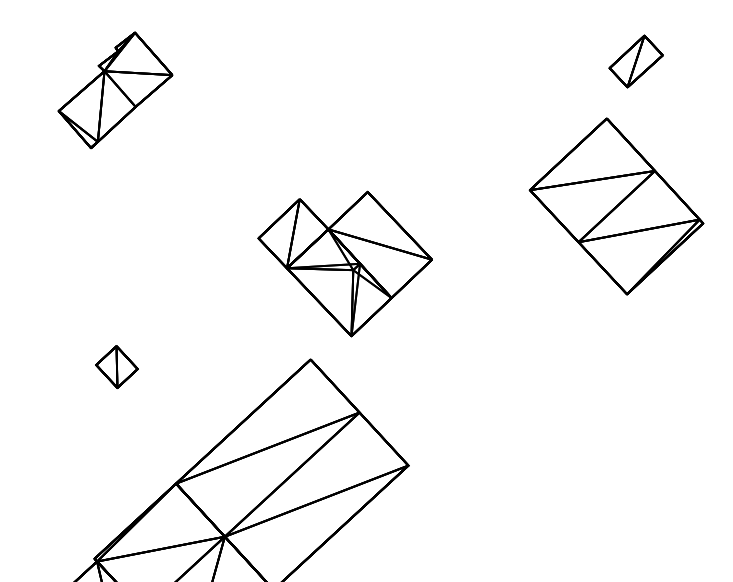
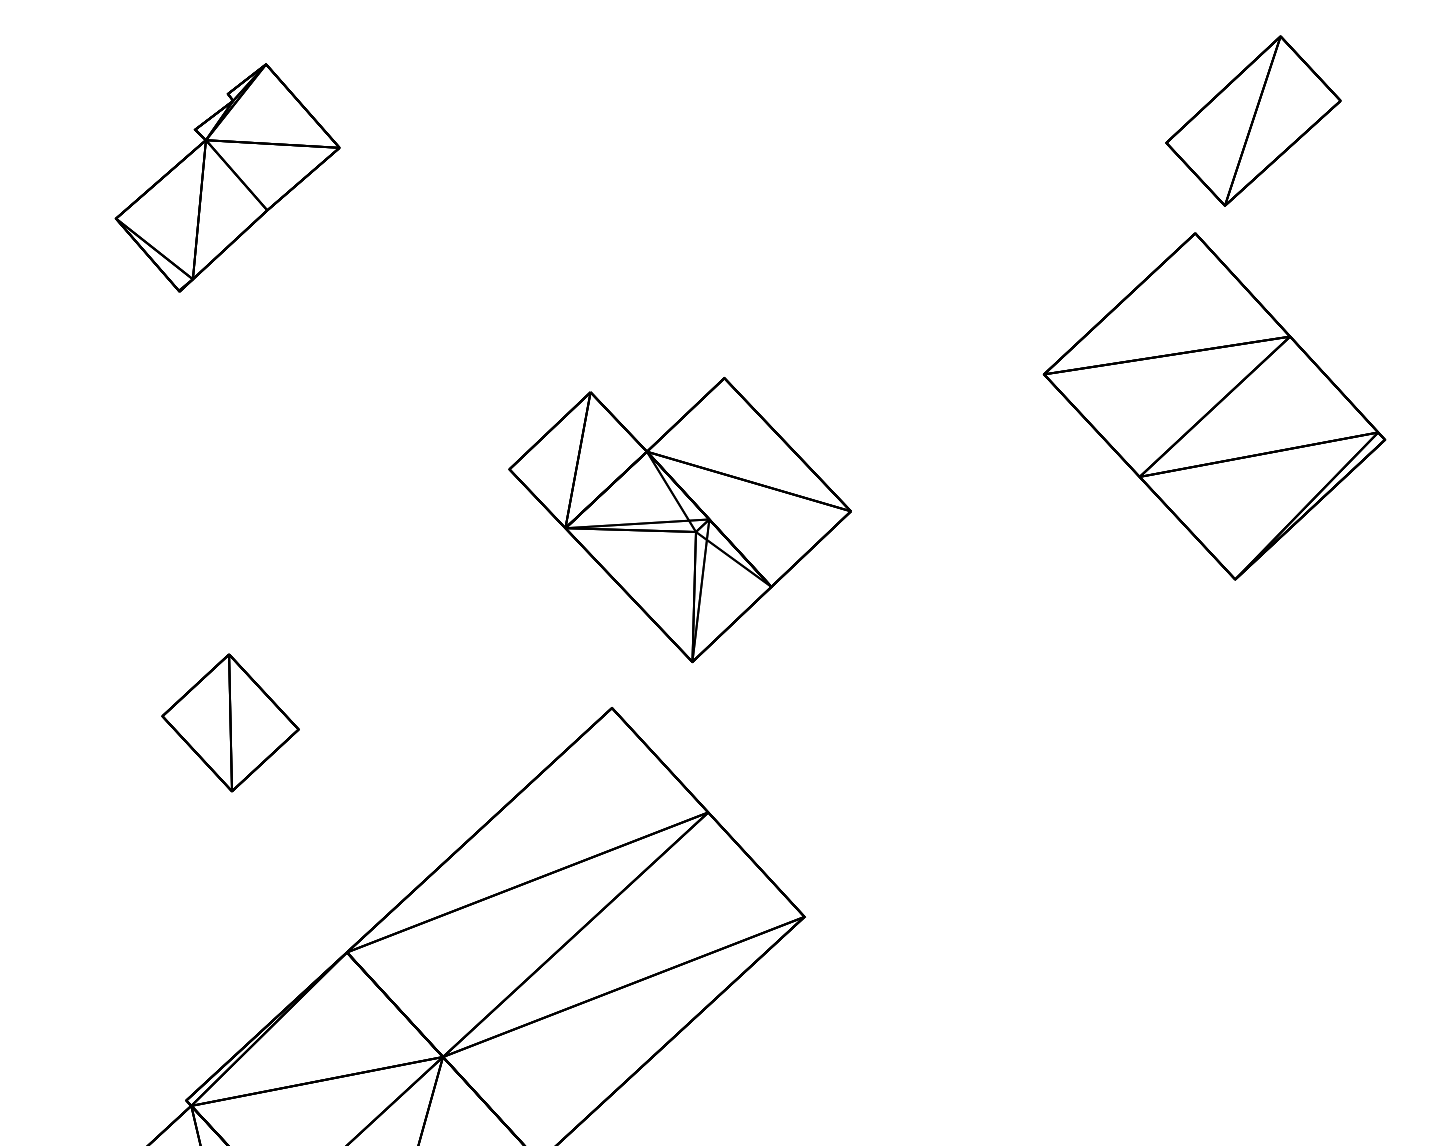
part: (635, 61) -> (1251, 120), size x1.67
part: (116, 366) -> (229, 721), size x1.67

